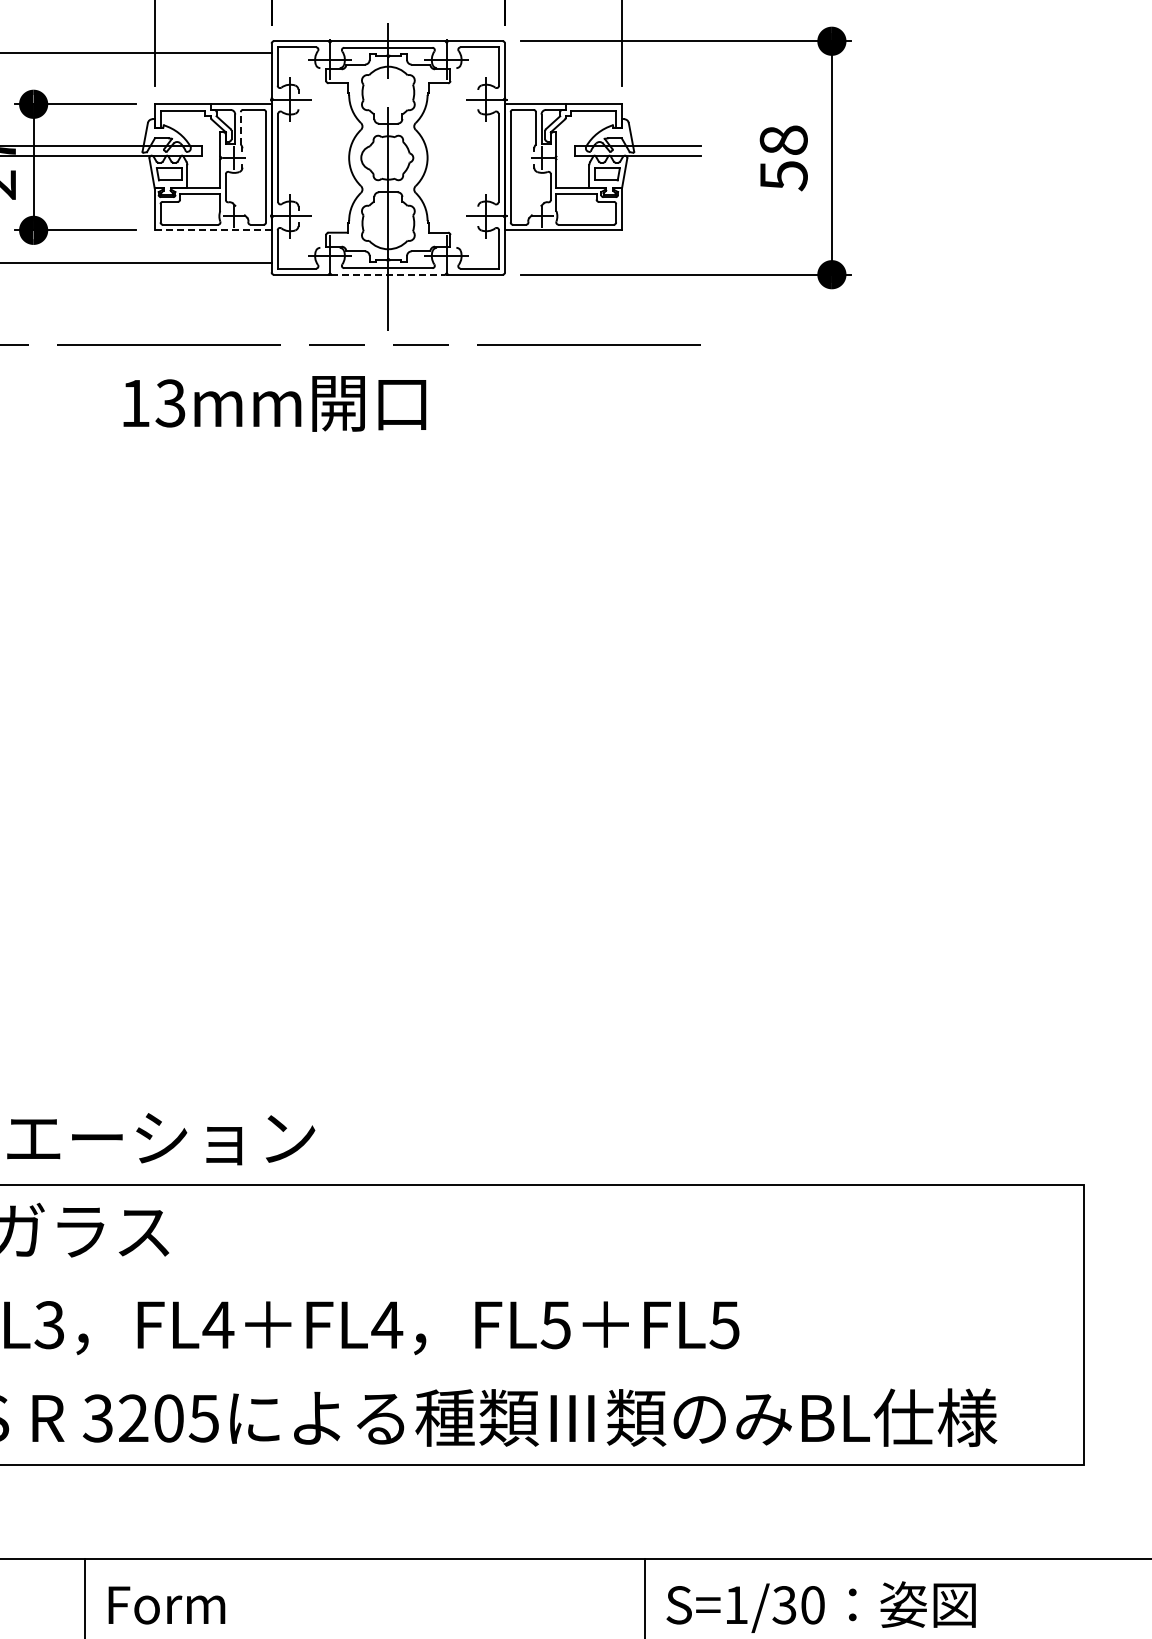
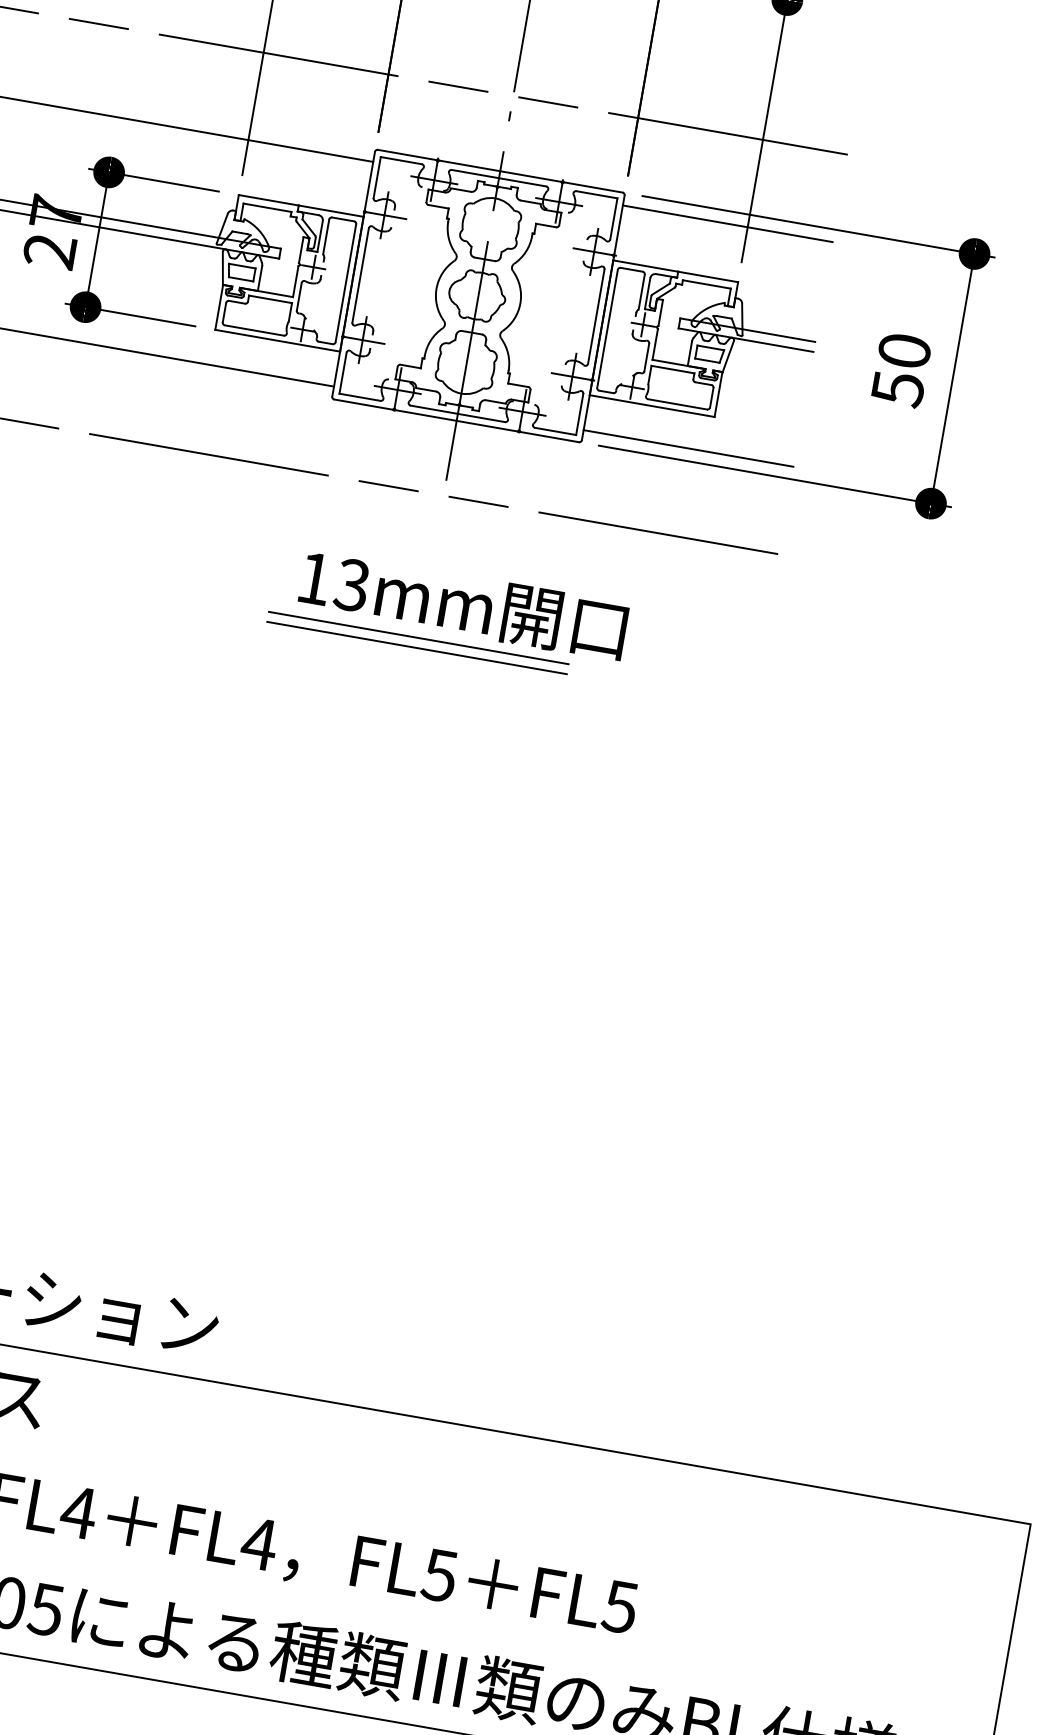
line: (603, 52) -> (728, 223), added
line: (240, 128) -> (325, 236), dashed -> solid
text: (783, 139) -> (904, 350), 58 -> 50
line: (212, 230) -> (276, 340), dashed -> solid
line: (603, 263) -> (688, 449), added
line: (388, 274) -> (456, 420), dashed -> solid
text: (274, 403) -> (463, 604), moved
line: (388, 477) -> (418, 637), added
line: (388, 487) -> (417, 648), added

